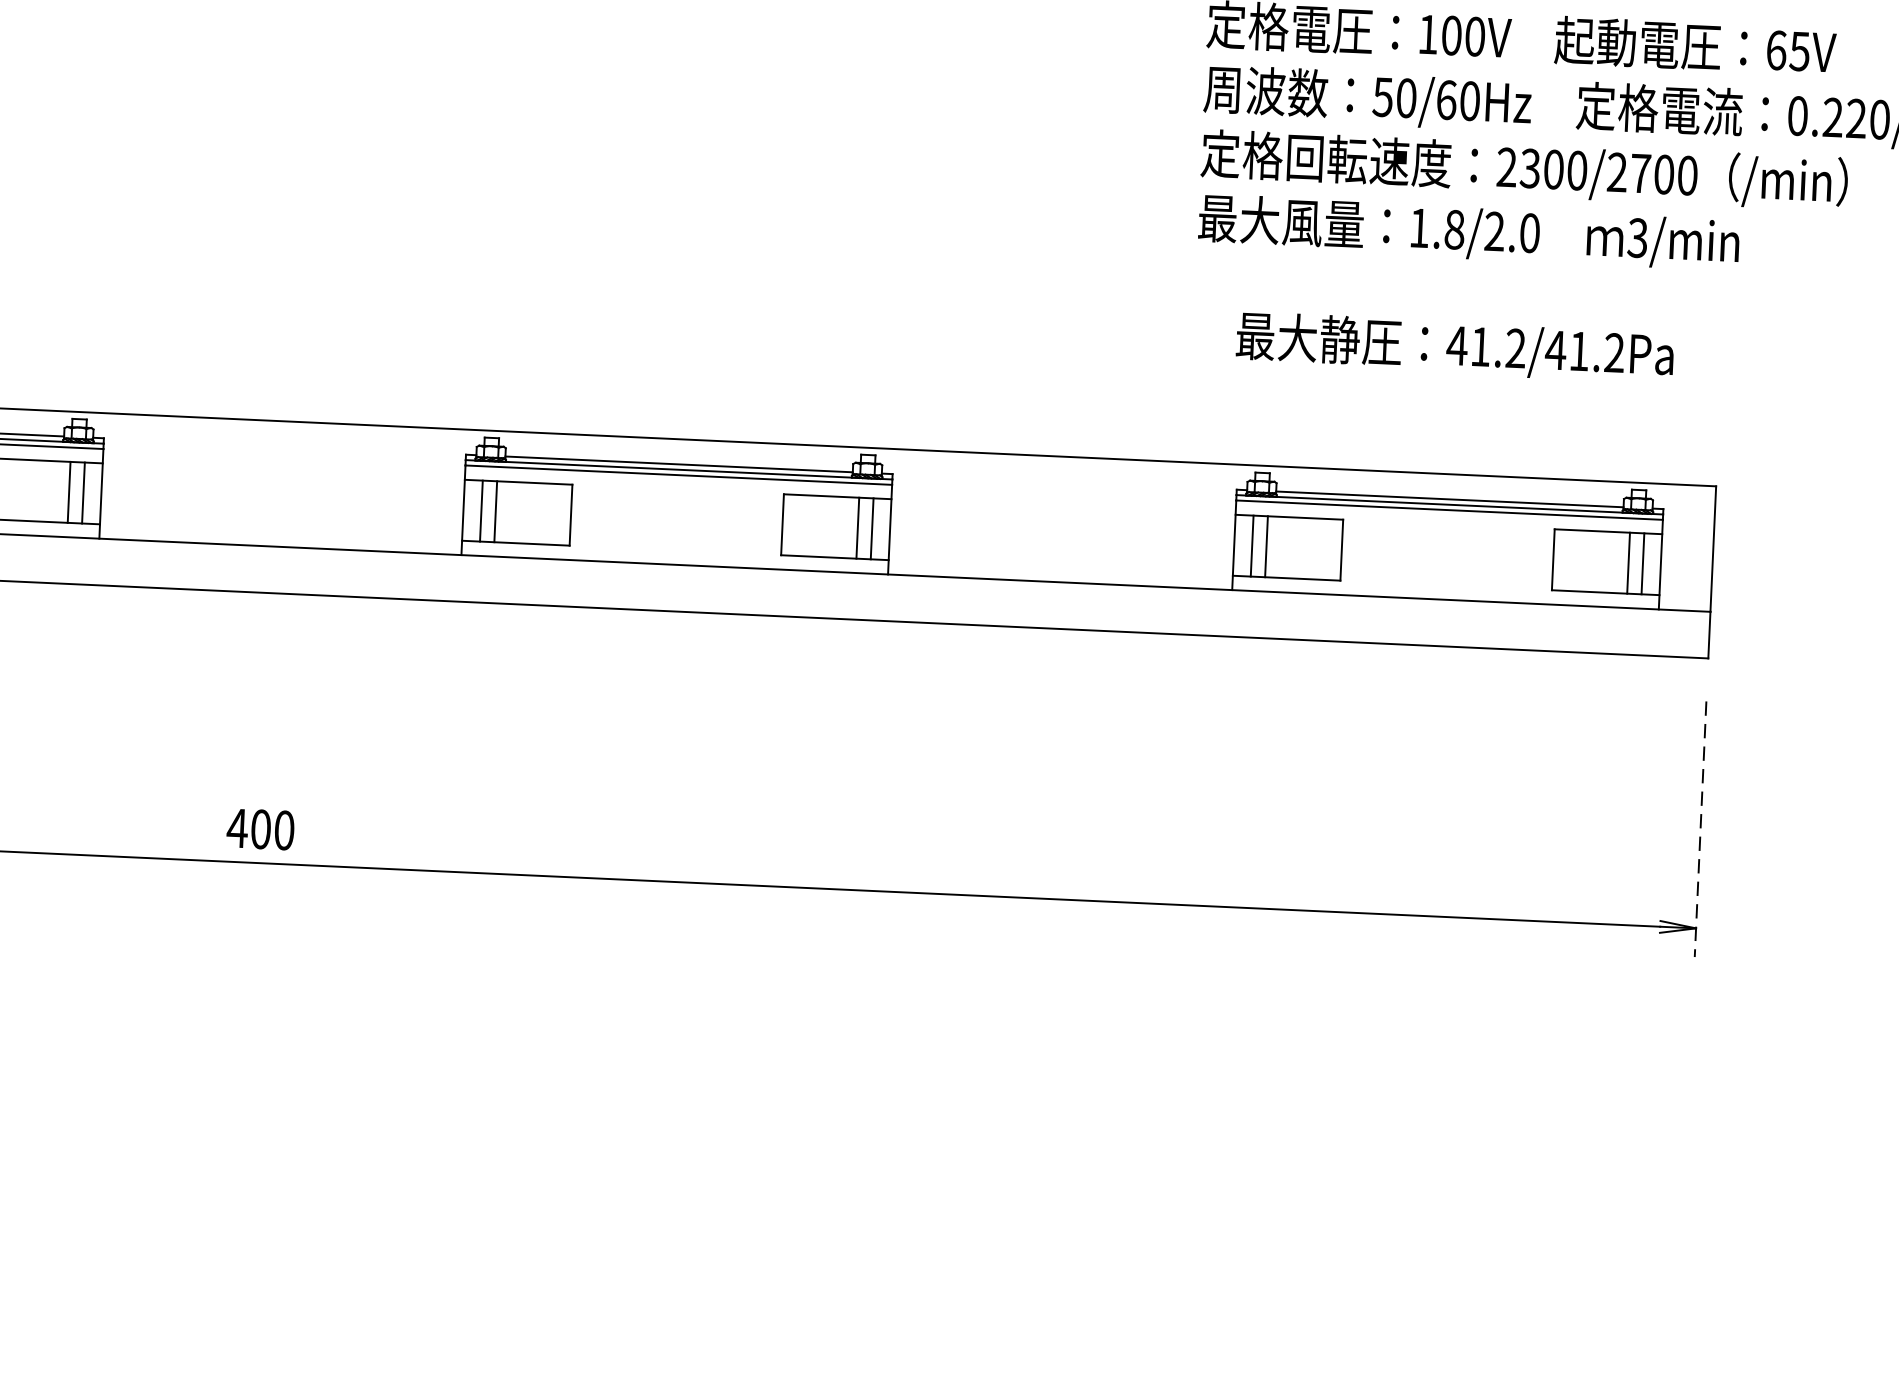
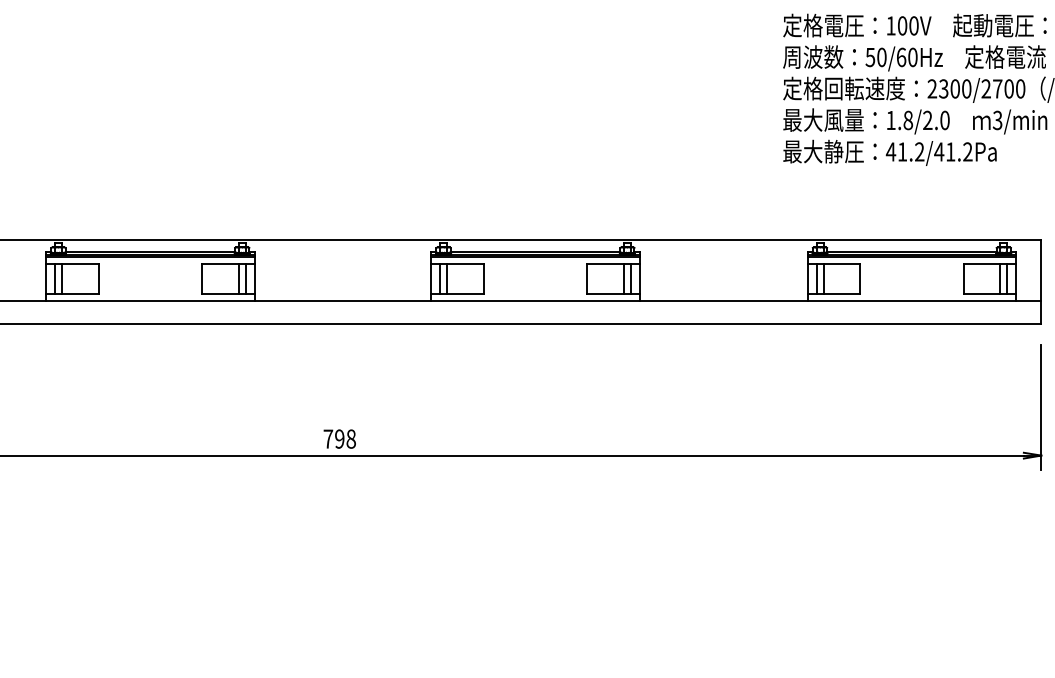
text: (1453, 346) -> (889, 152), moved
text: (260, 828) -> (339, 438), 400 -> 798
line: (1700, 829) -> (1041, 407), dashed -> solid

